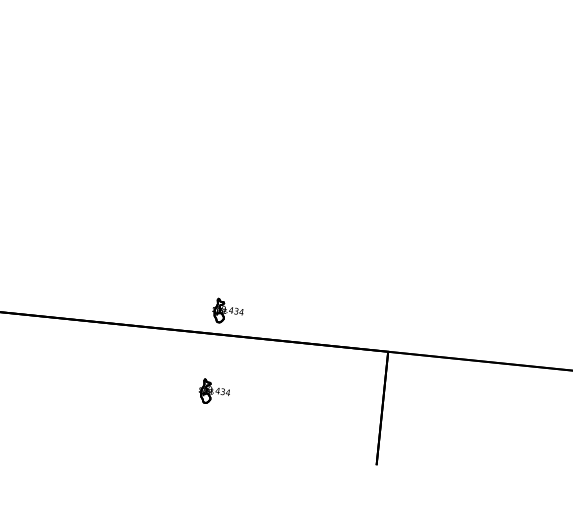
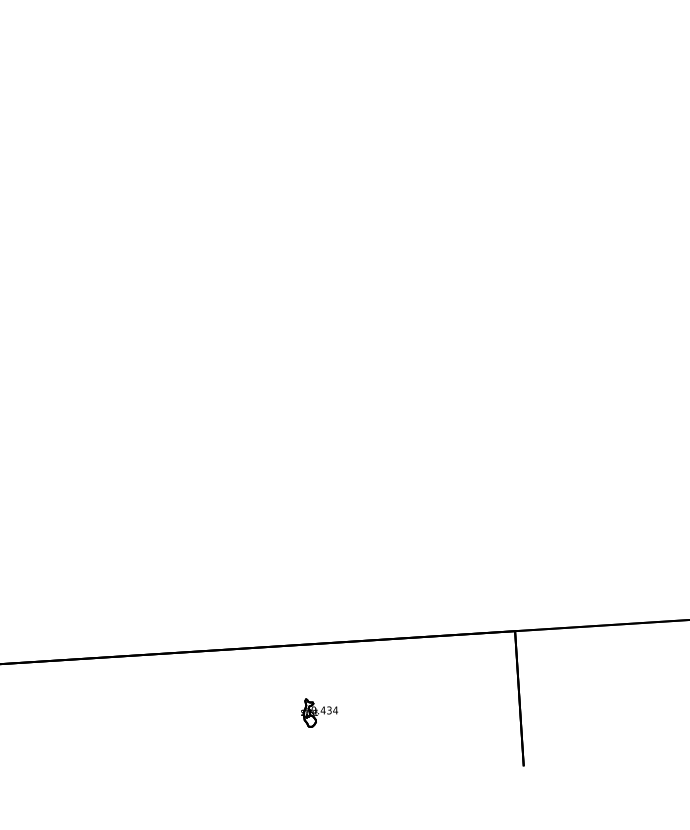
part: (227, 311) -> (319, 615), removed

